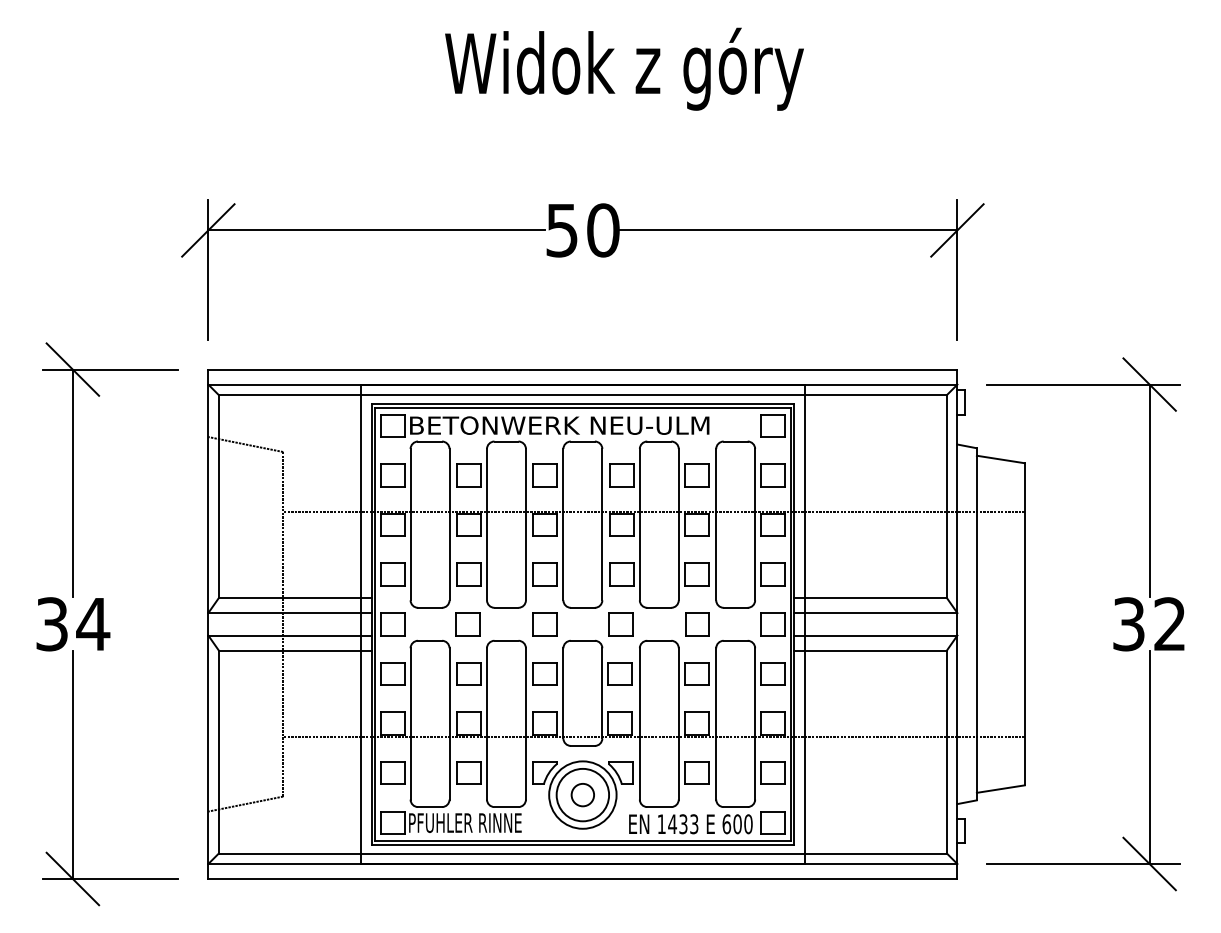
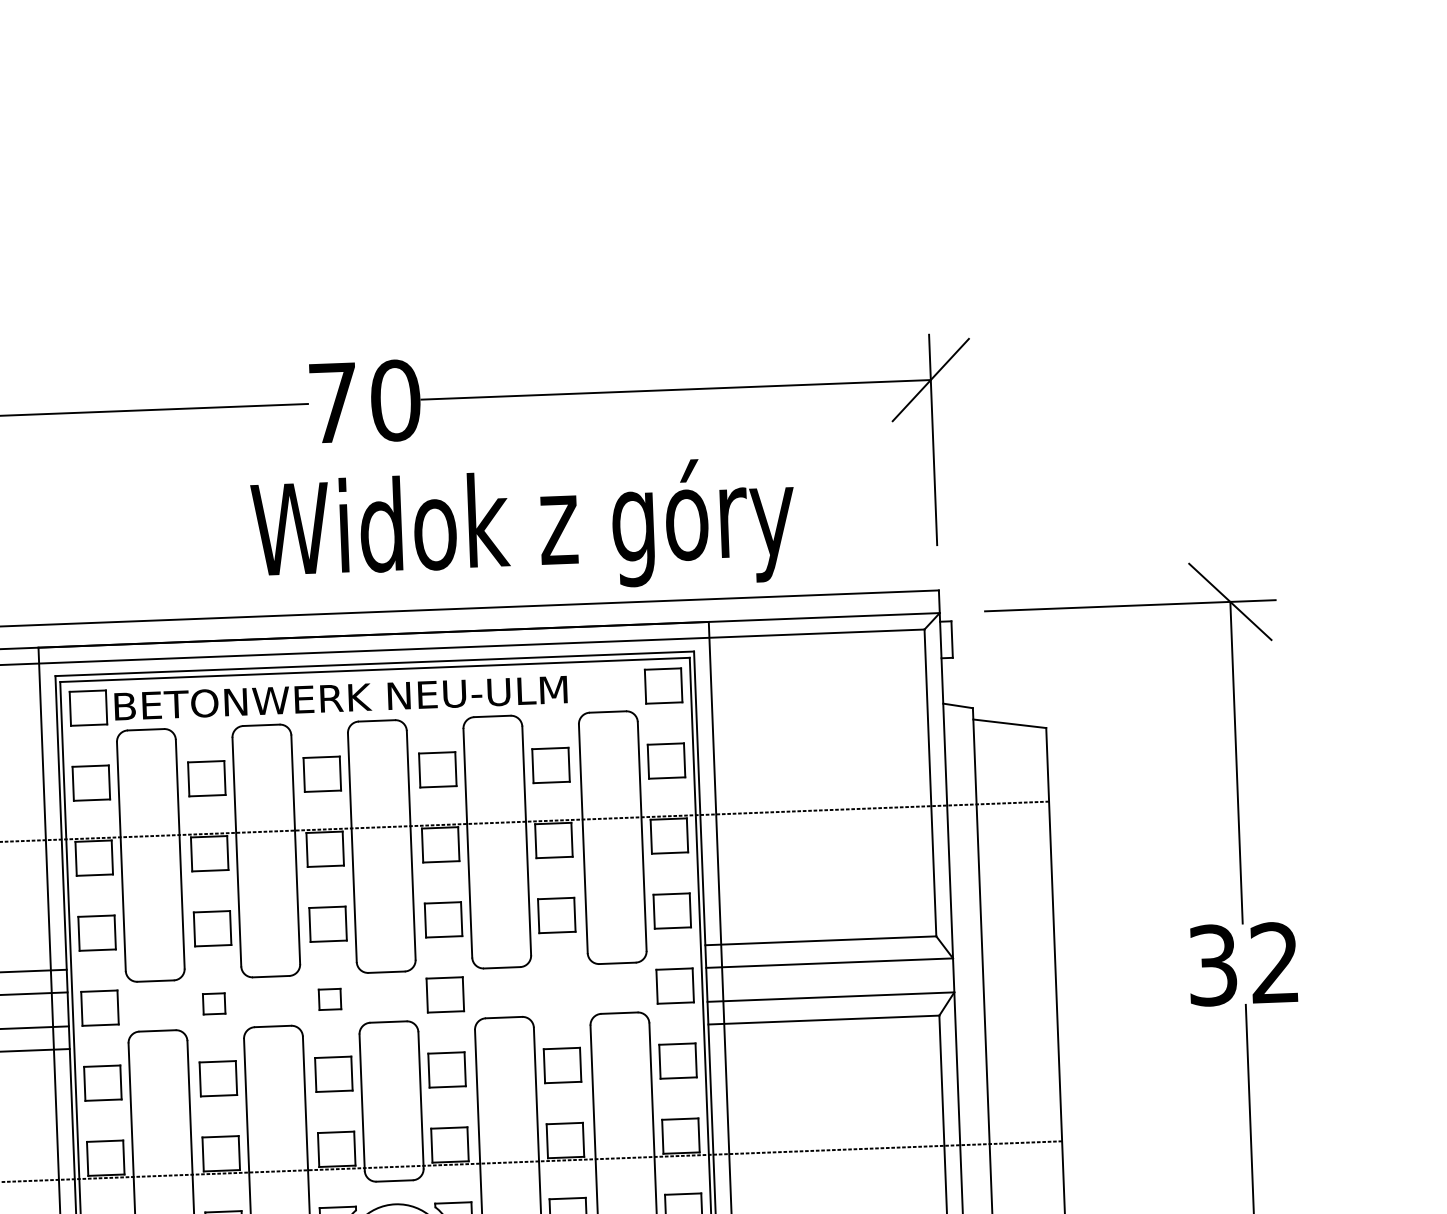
text: (624, 68) -> (523, 527), moved
text: (561, 230) -> (332, 403), 50 -> 70
part: (467, 624) -> (213, 1004), size x0.6
part: (544, 624) -> (329, 999), size x0.6
part: (697, 624) -> (560, 990), removed

